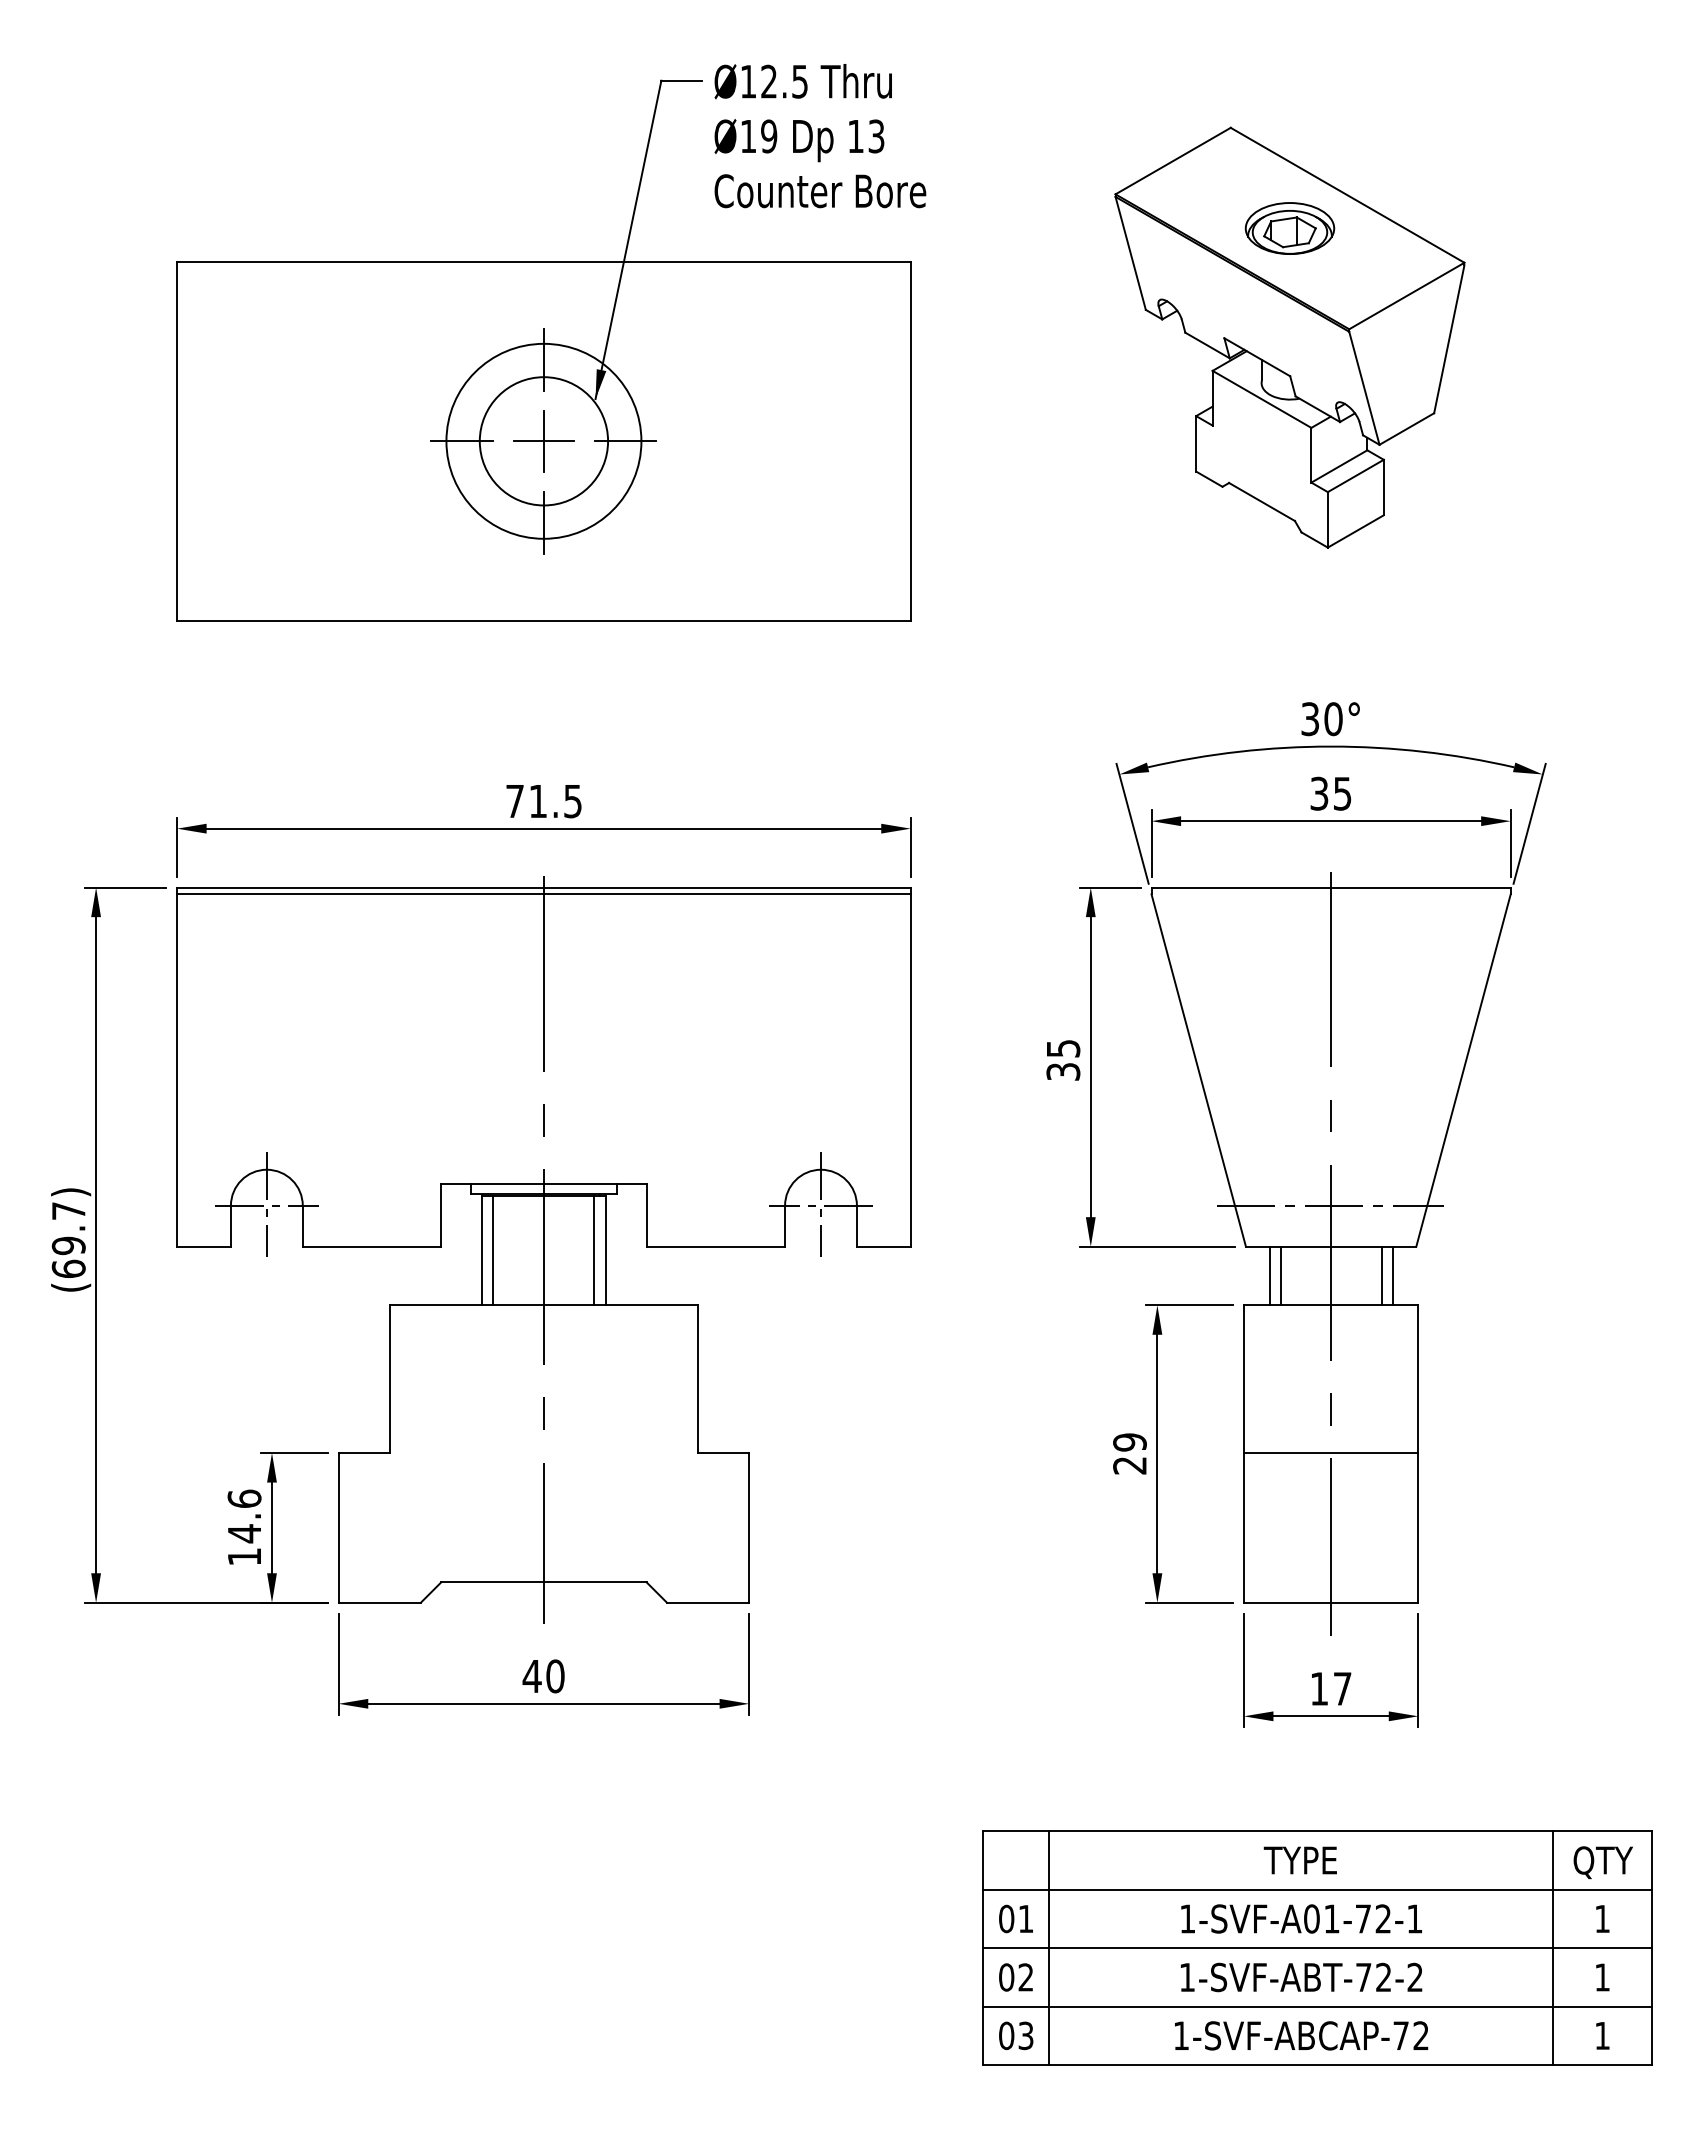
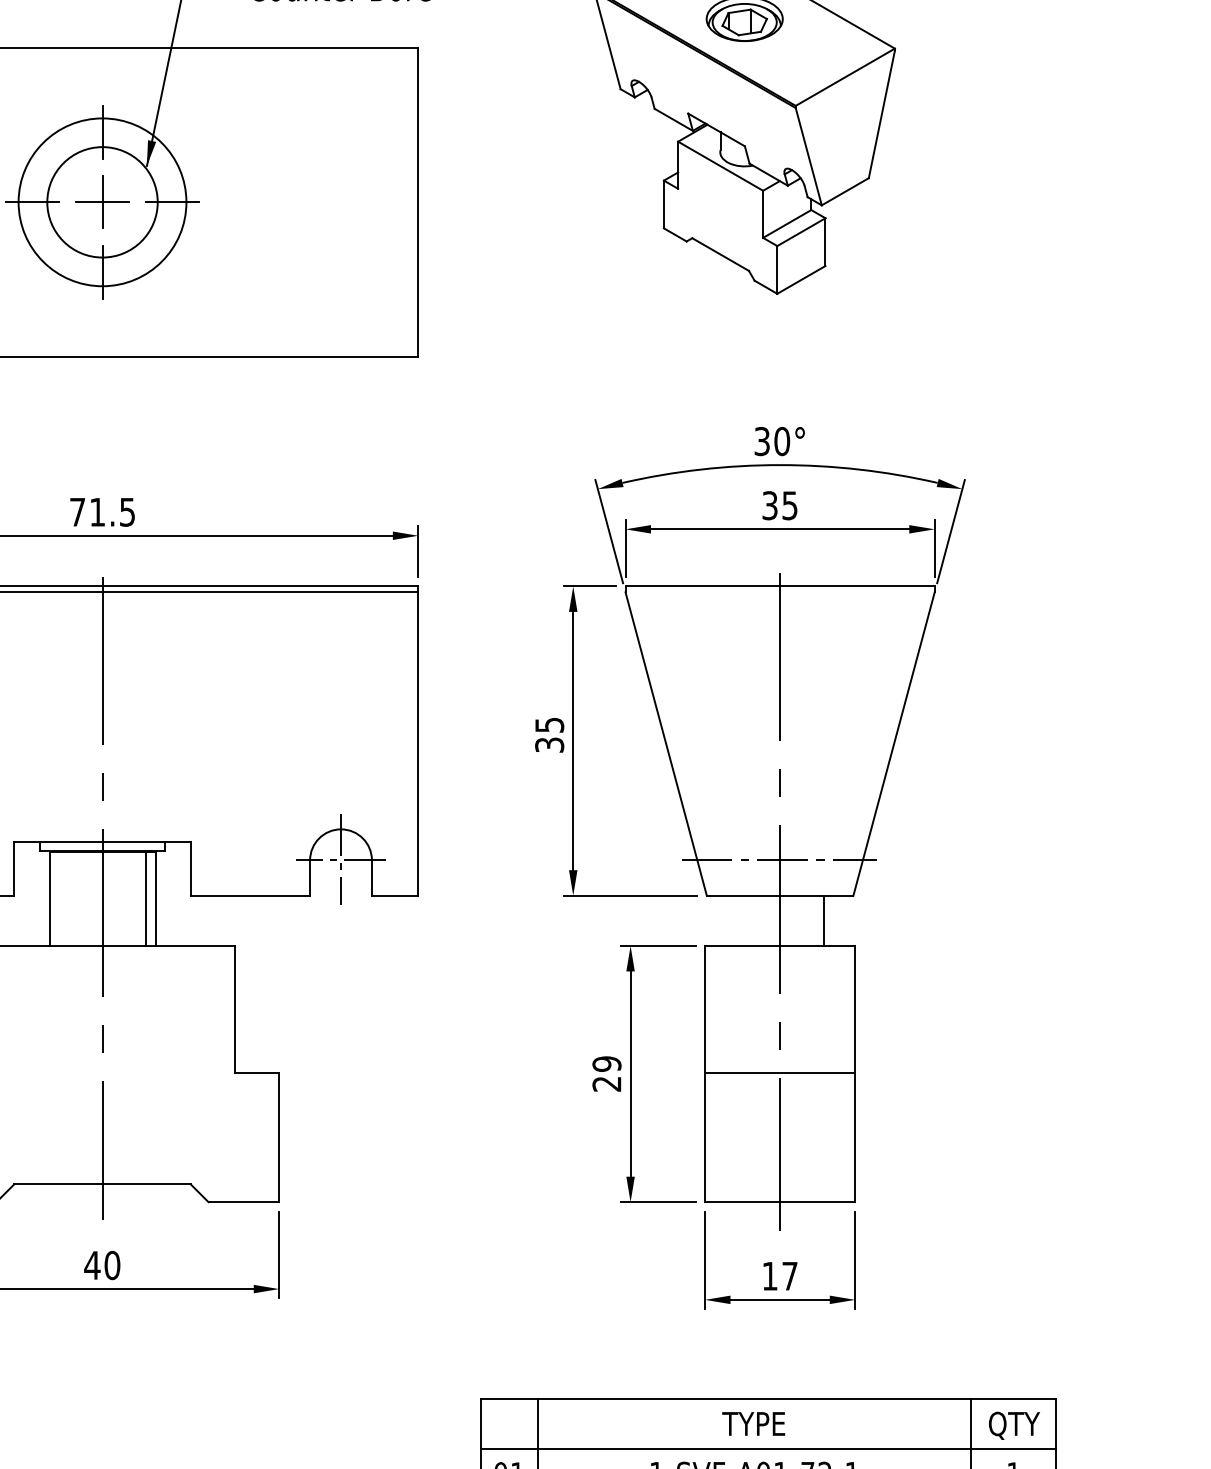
line: (493, 1250) -> (59, 898), removed
line: (1269, 1275) -> (727, 920), removed
line: (1280, 1275) -> (736, 920), removed
line: (1392, 1275) -> (832, 920), removed

